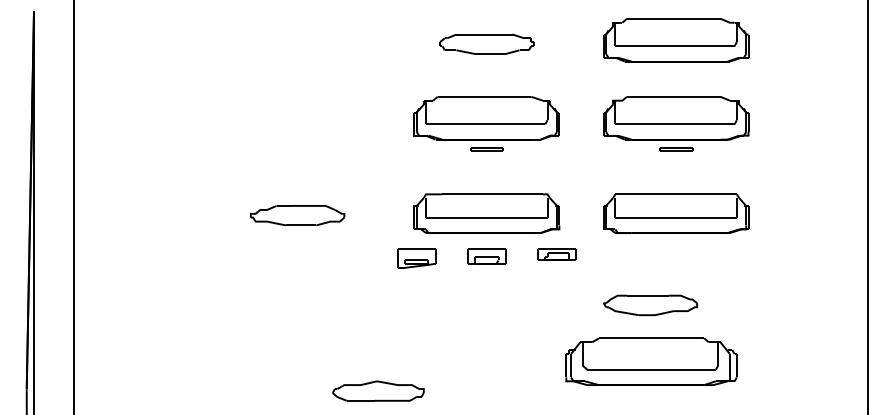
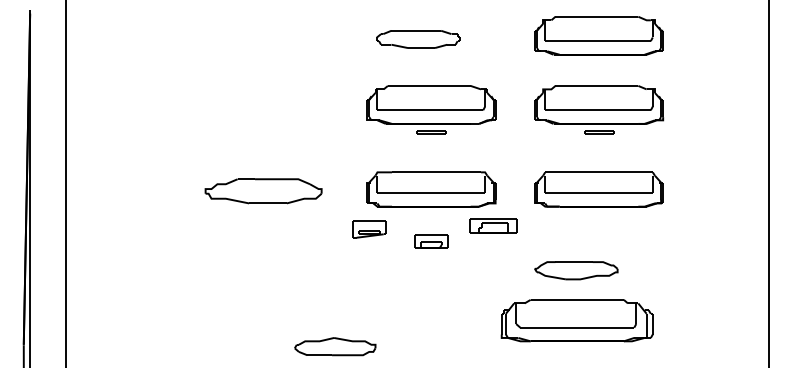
part: (487, 44) -> (418, 39), moved
part: (297, 214) -> (263, 190), size x1.4
part: (557, 254) -> (493, 225), size x1.4
part: (487, 256) -> (431, 241), moved

